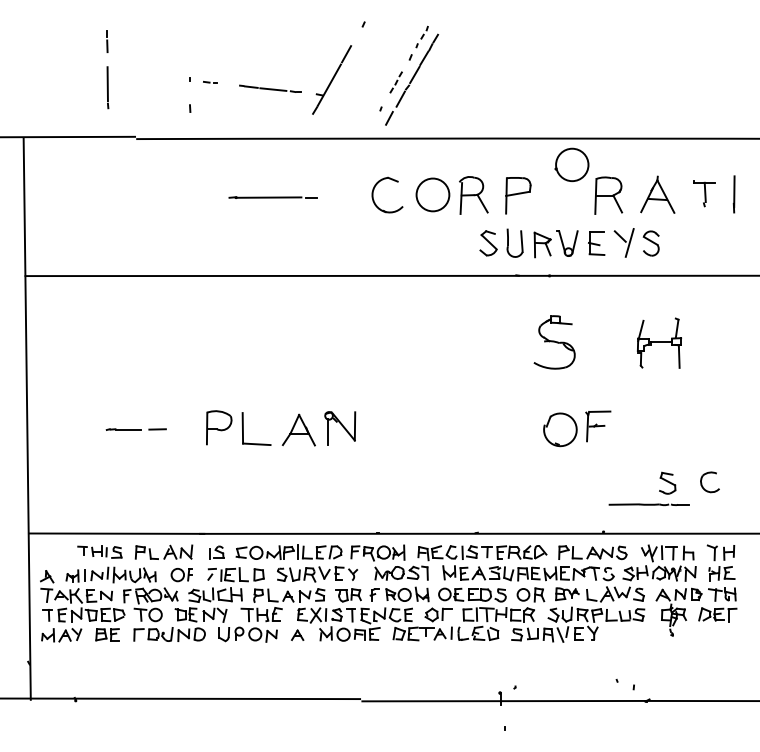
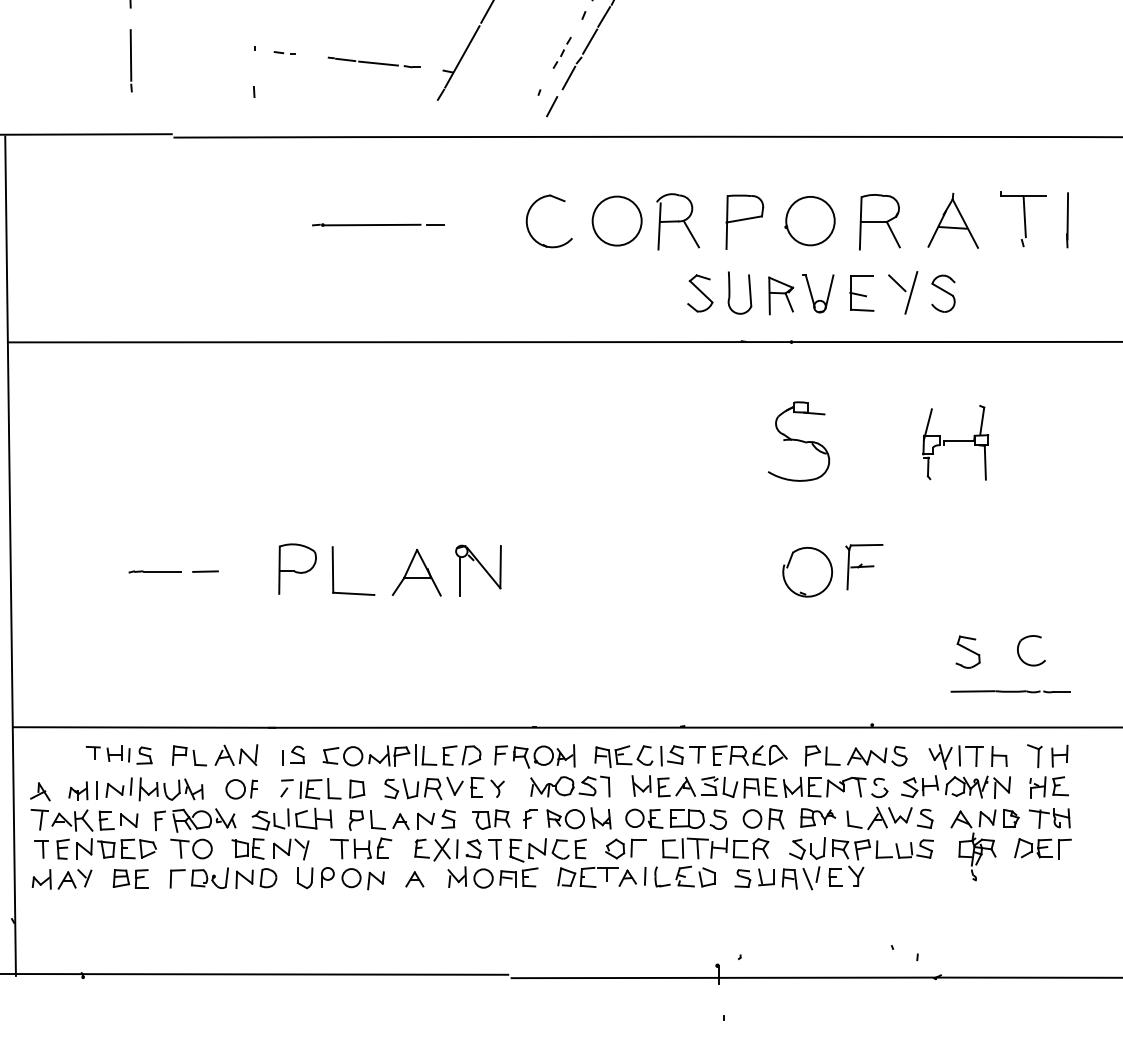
part: (571, 164) -> (809, 220), moved
part: (704, 193) -> (1023, 218), size x1.43
line: (648, 504) -> (1009, 691), moved

